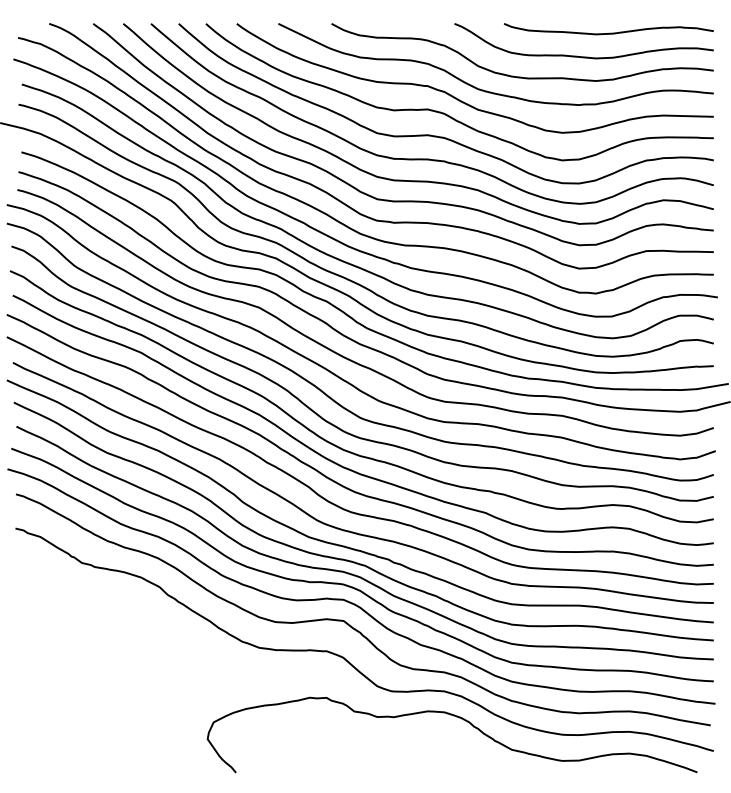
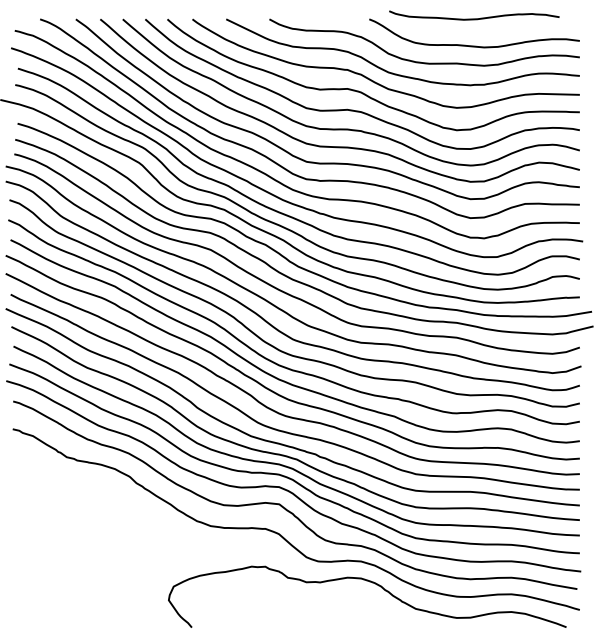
curve: (609, 32) -> (474, 18), moved

